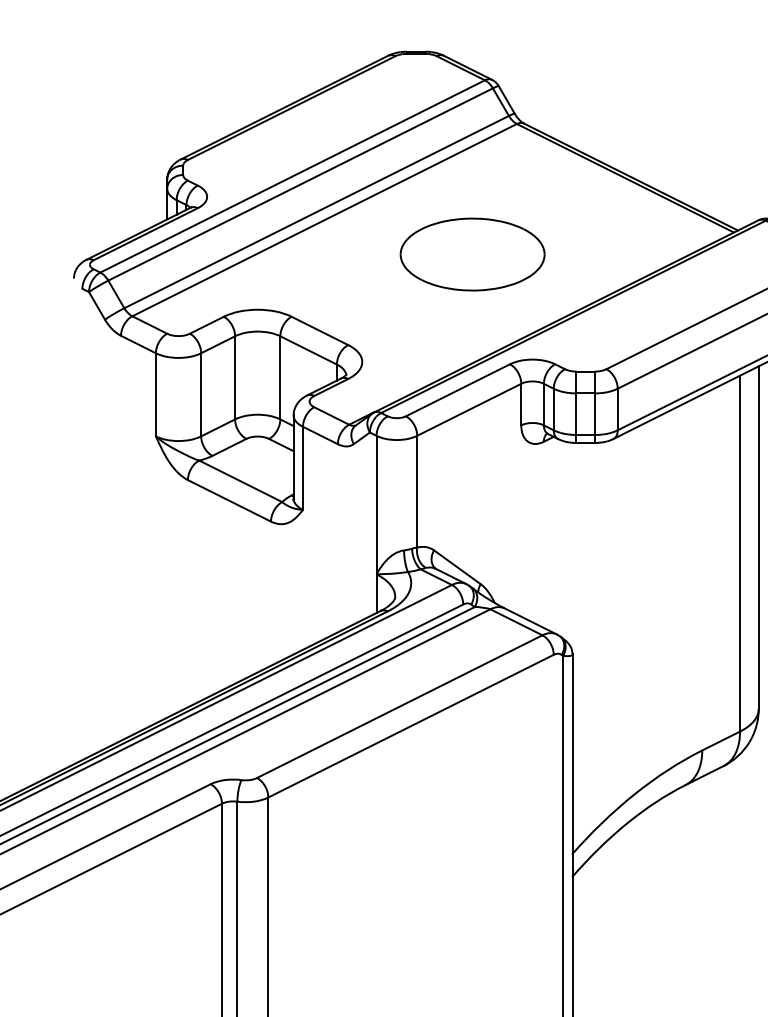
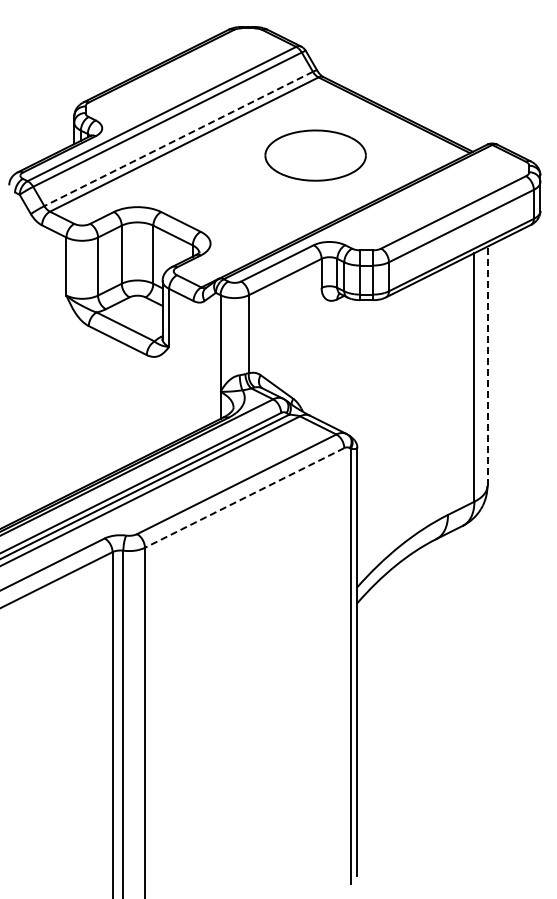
line: (316, 212) -> (178, 139), solid -> dashed
part: (472, 254) -> (315, 155), moved
line: (758, 537) -> (487, 366), solid -> dashed
line: (410, 726) -> (244, 498), solid -> dashed

